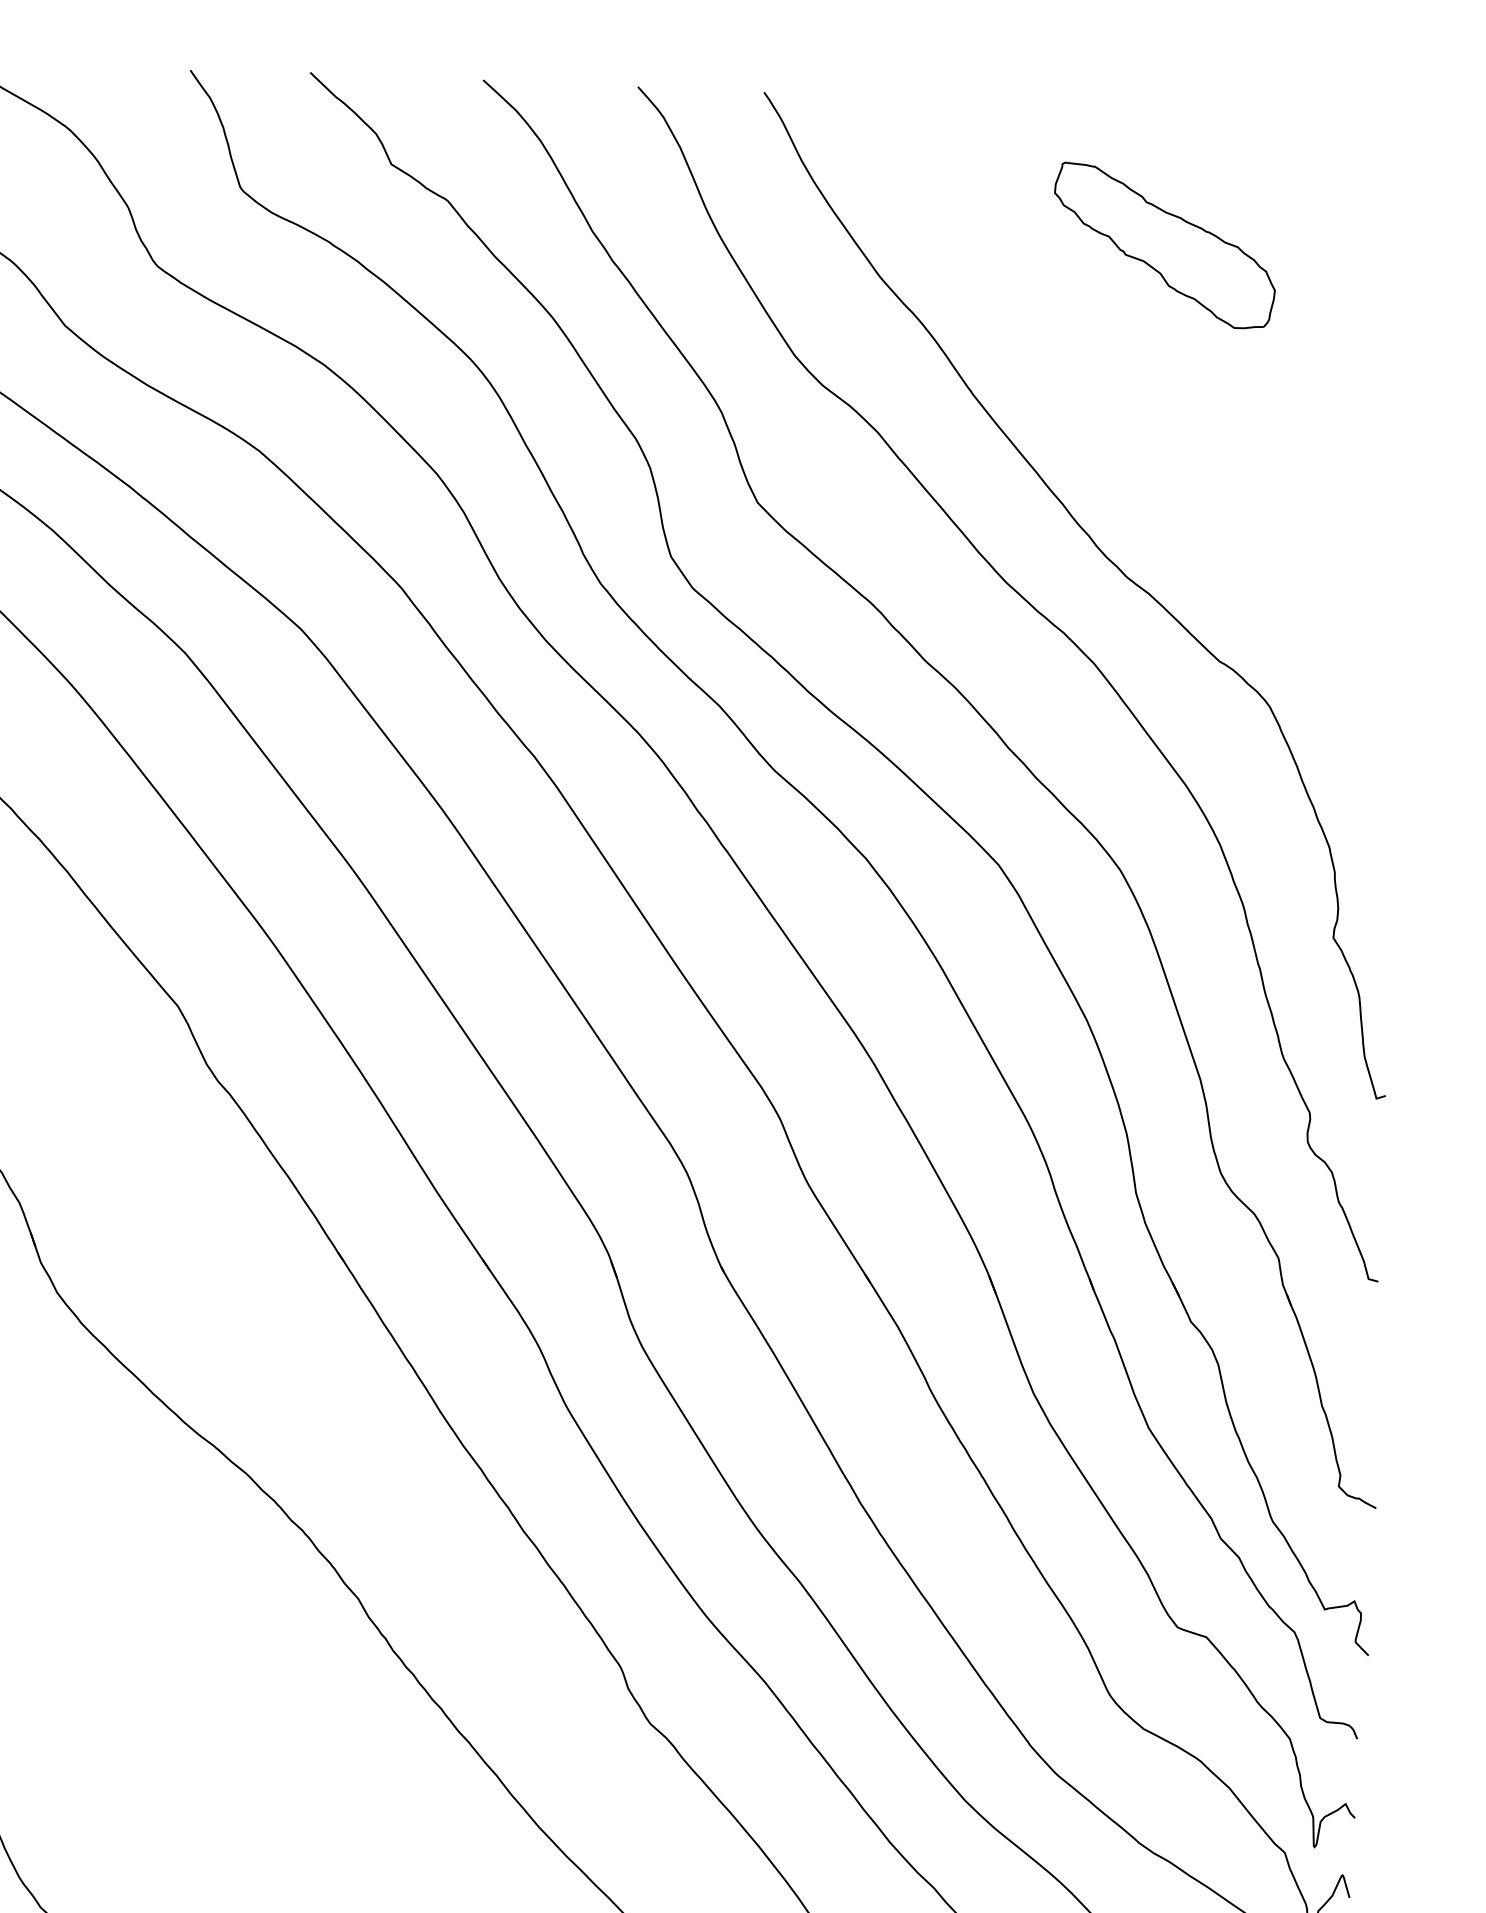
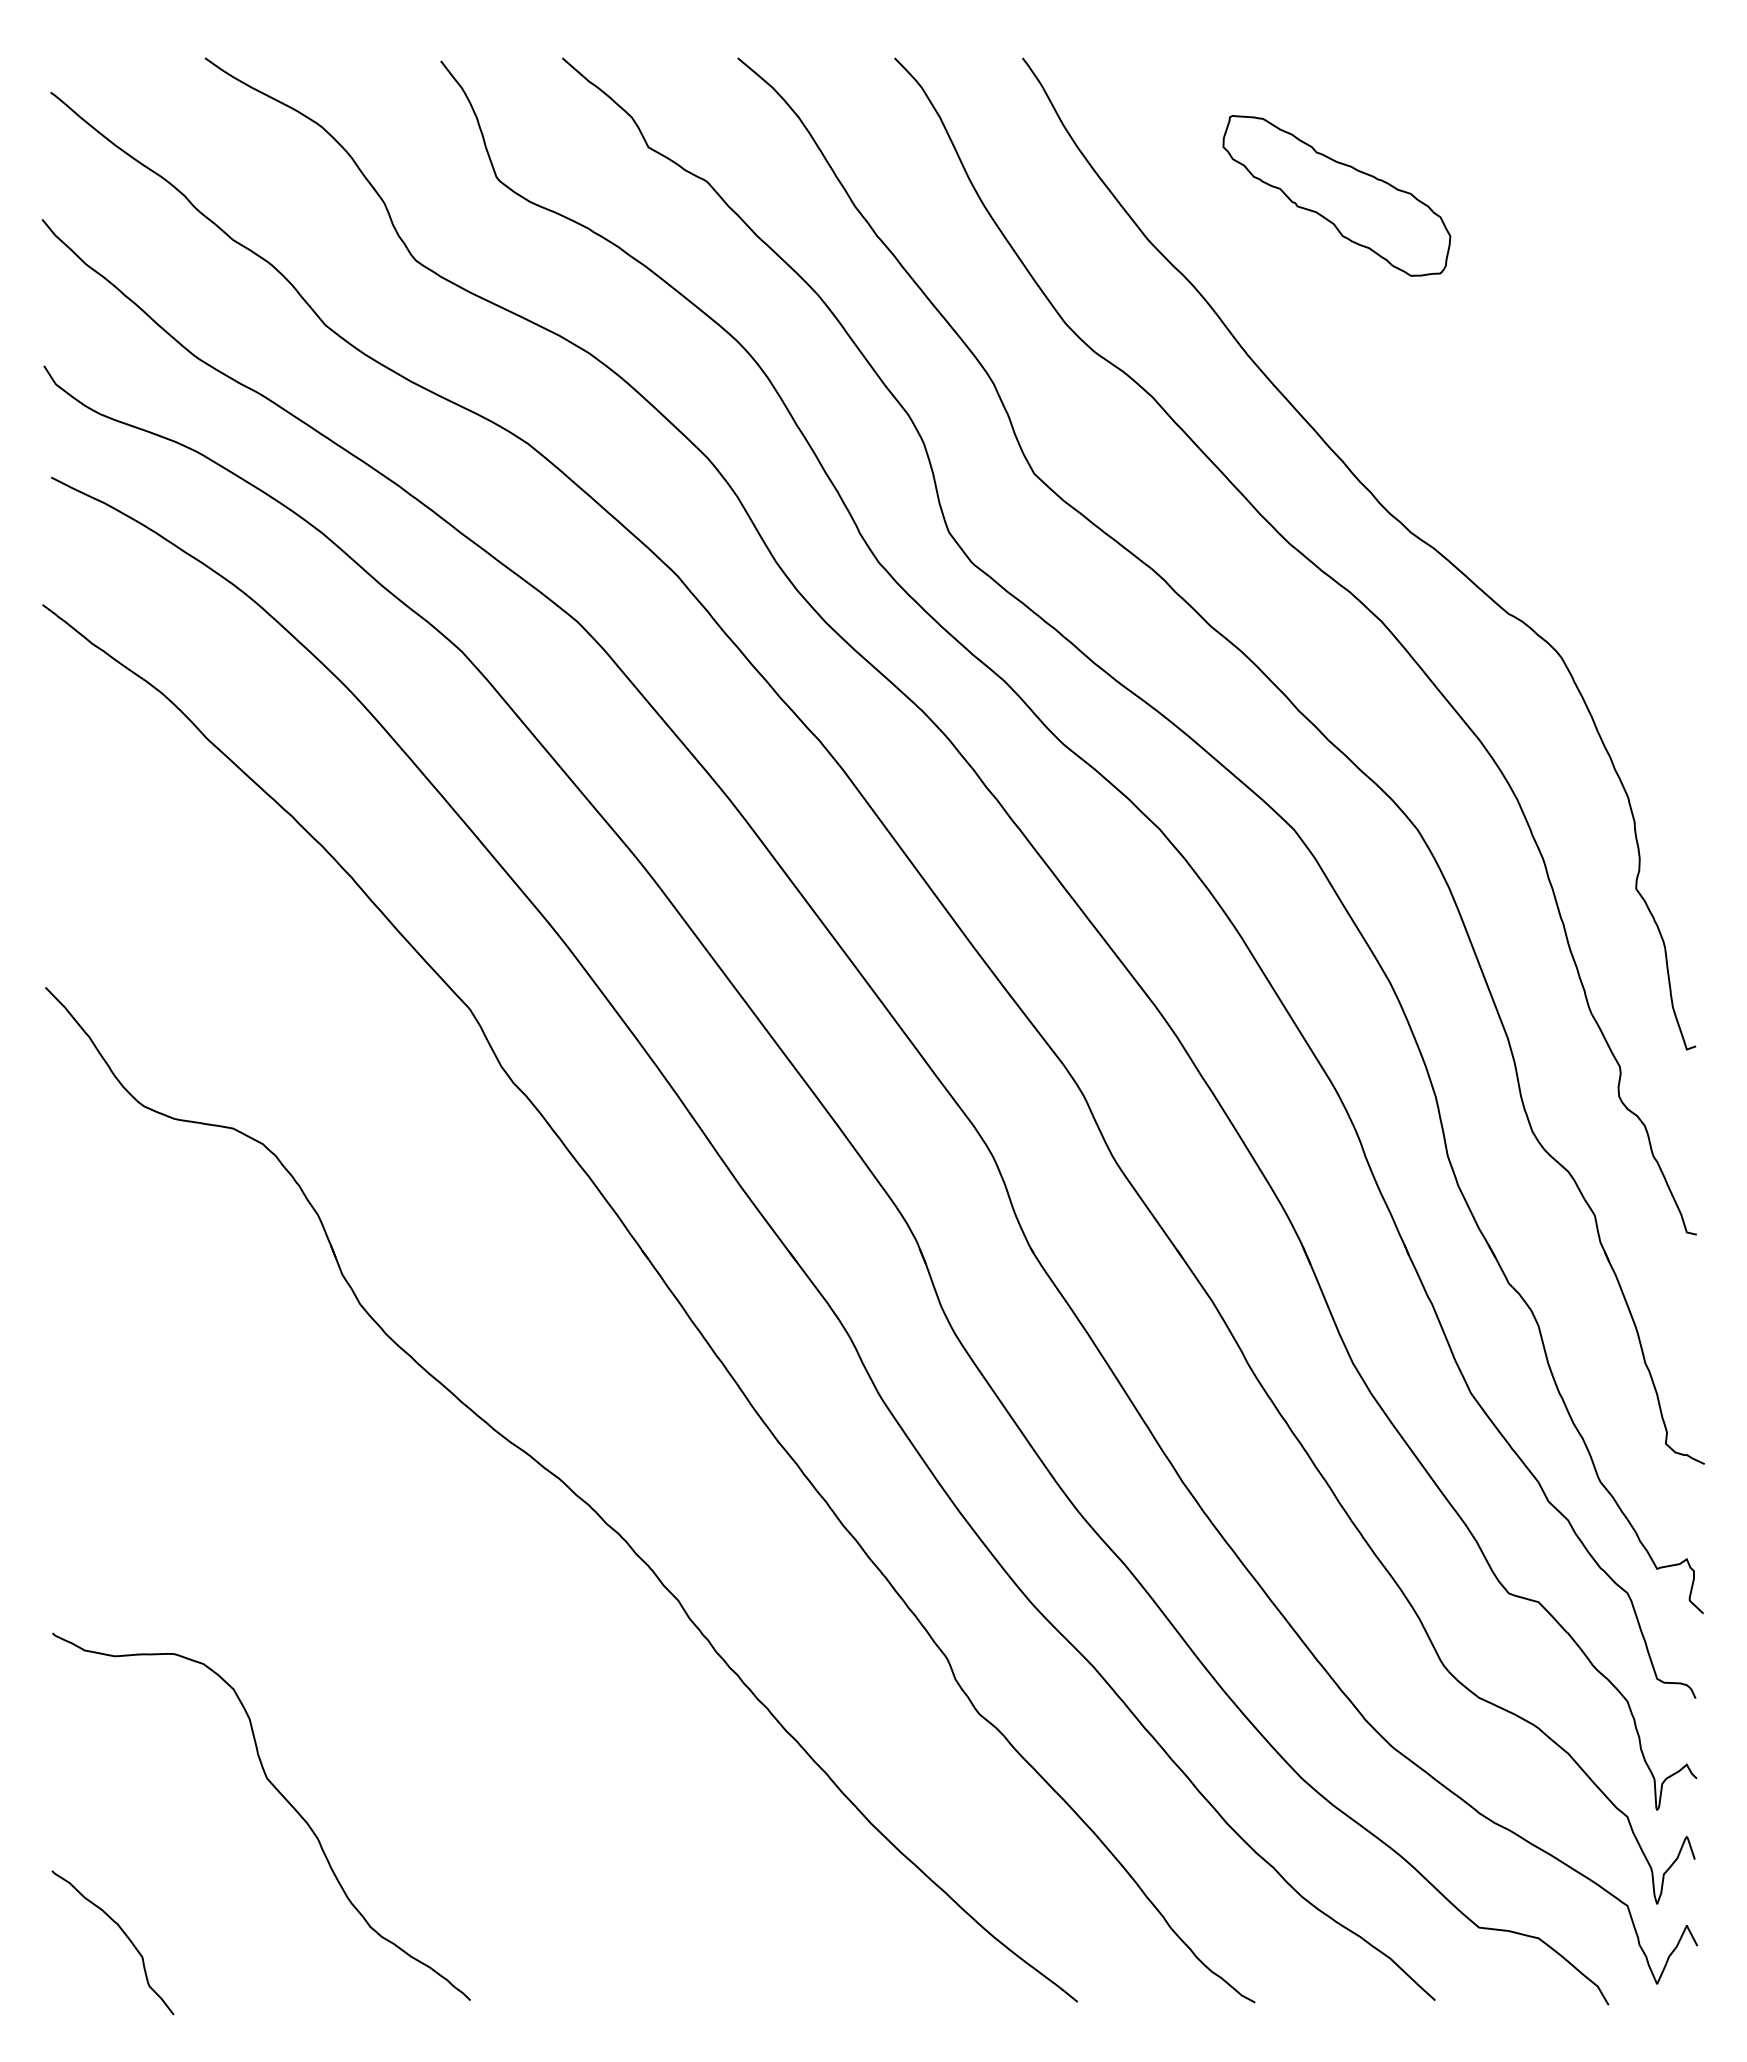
part: (1164, 245) -> (1336, 195), moved

